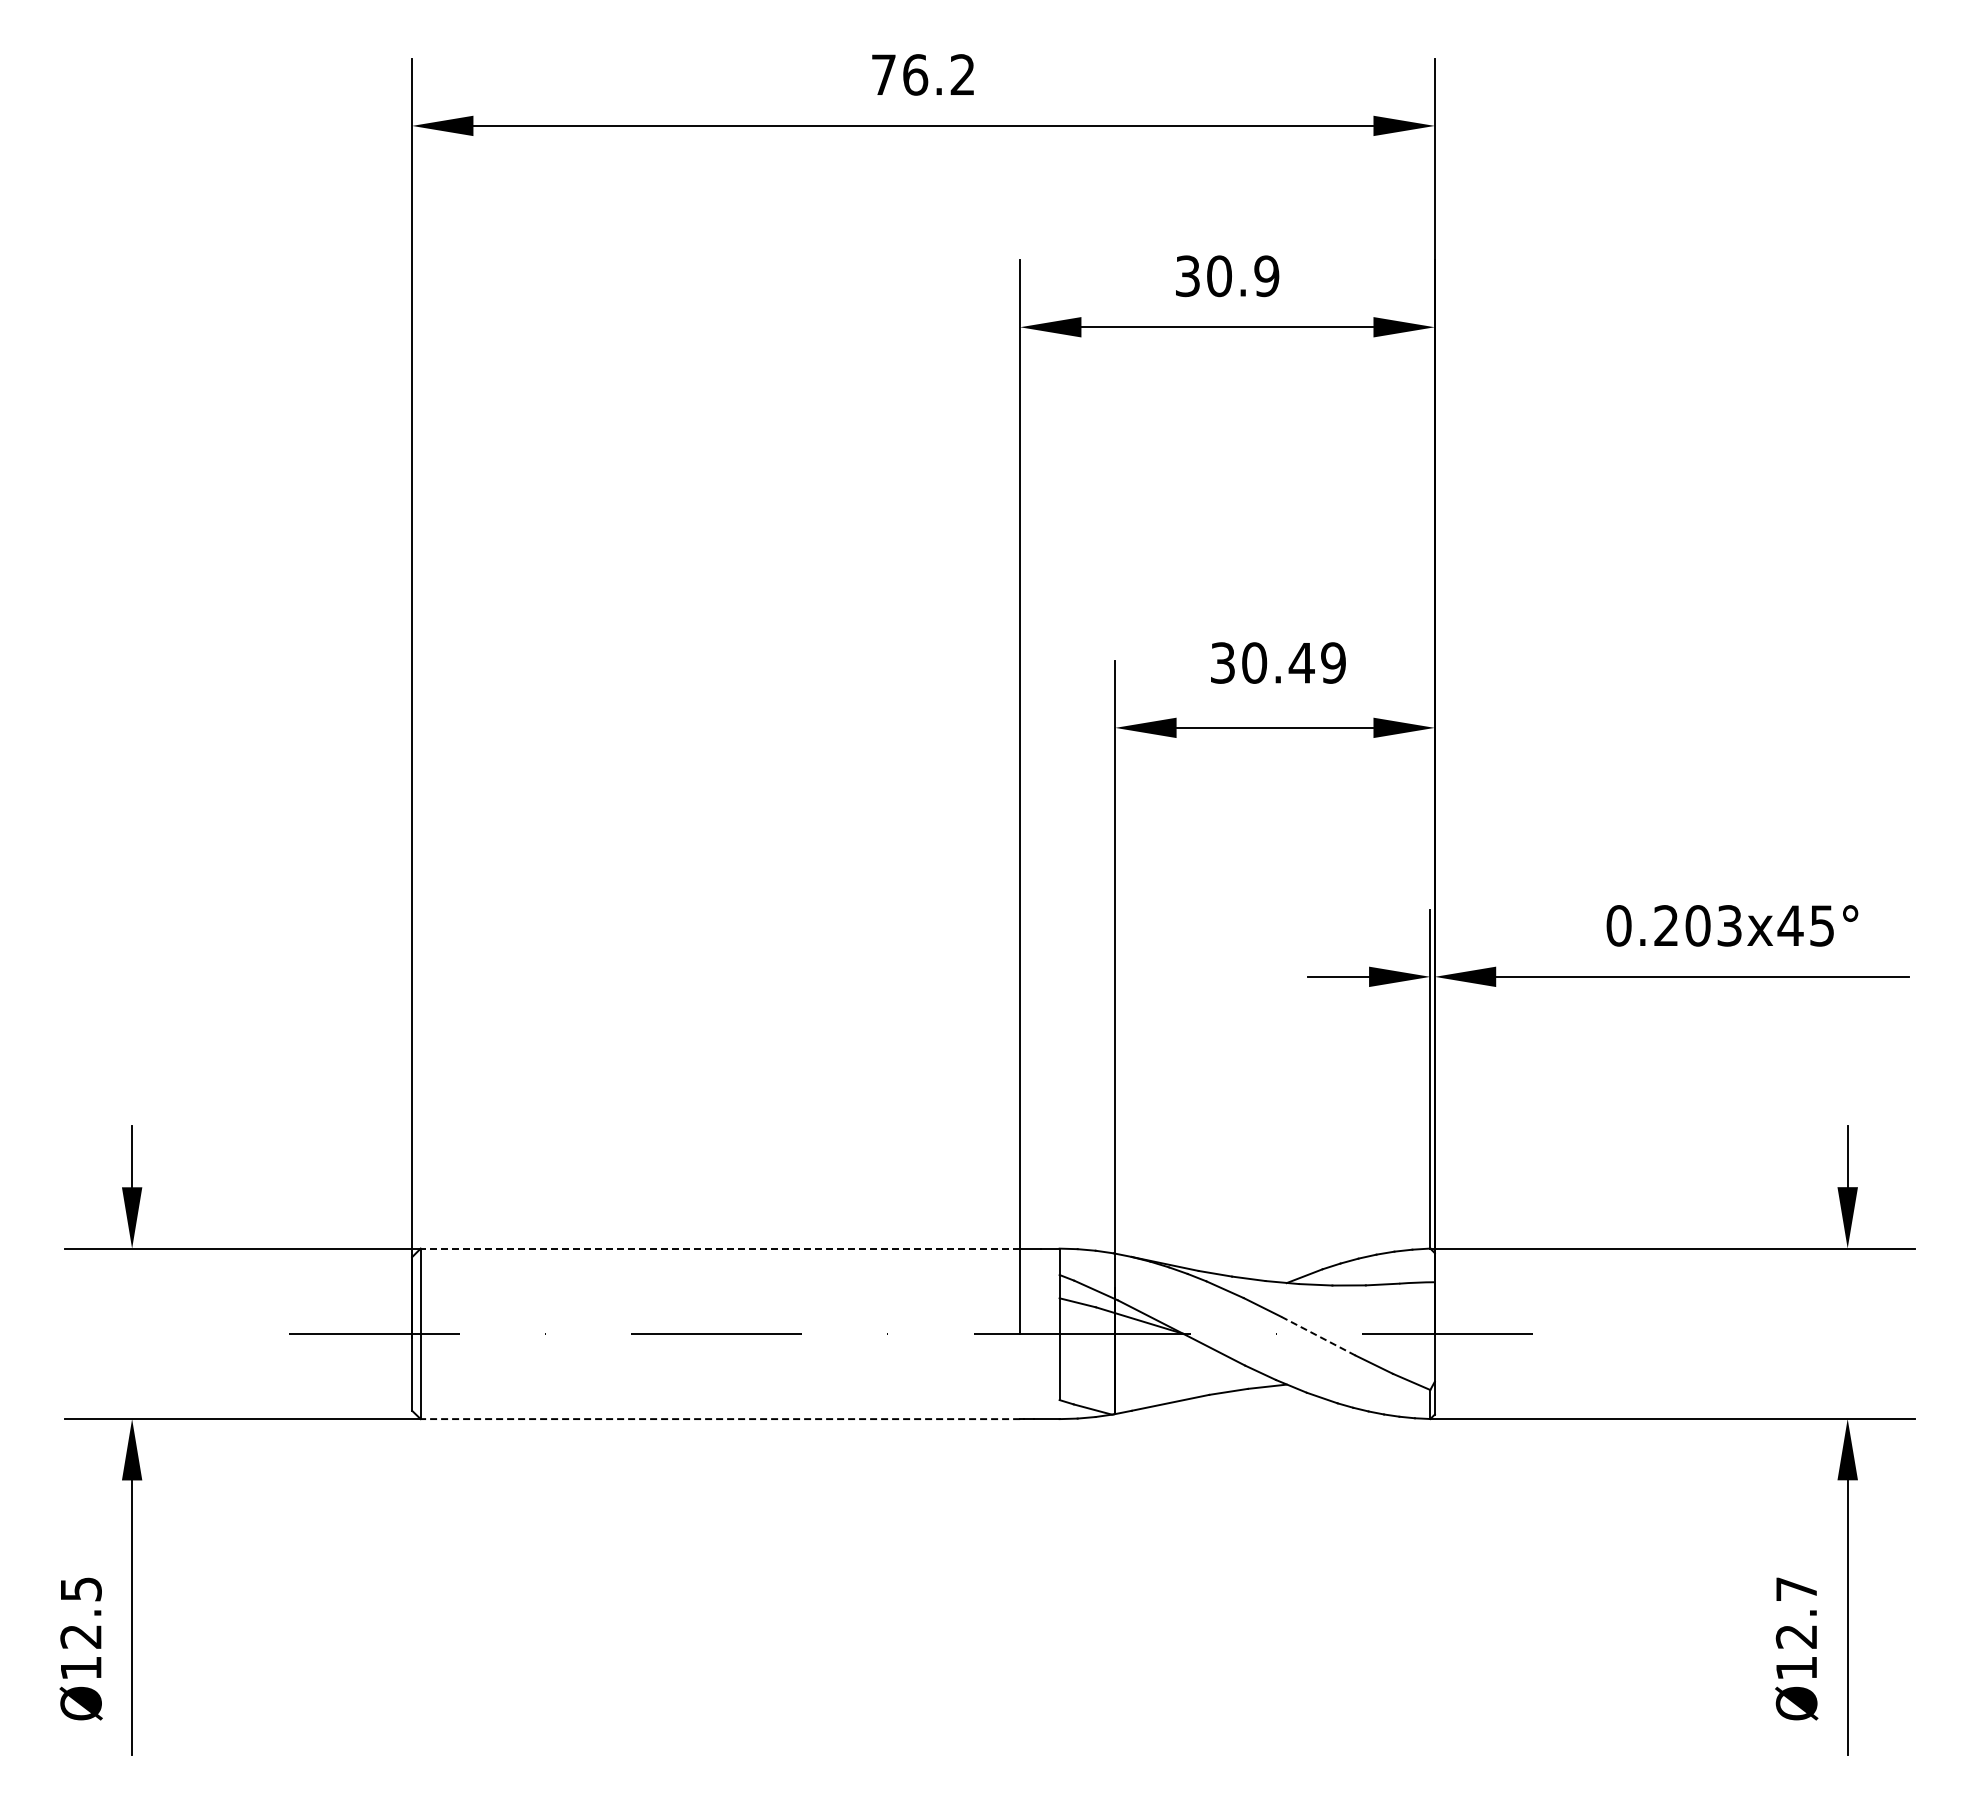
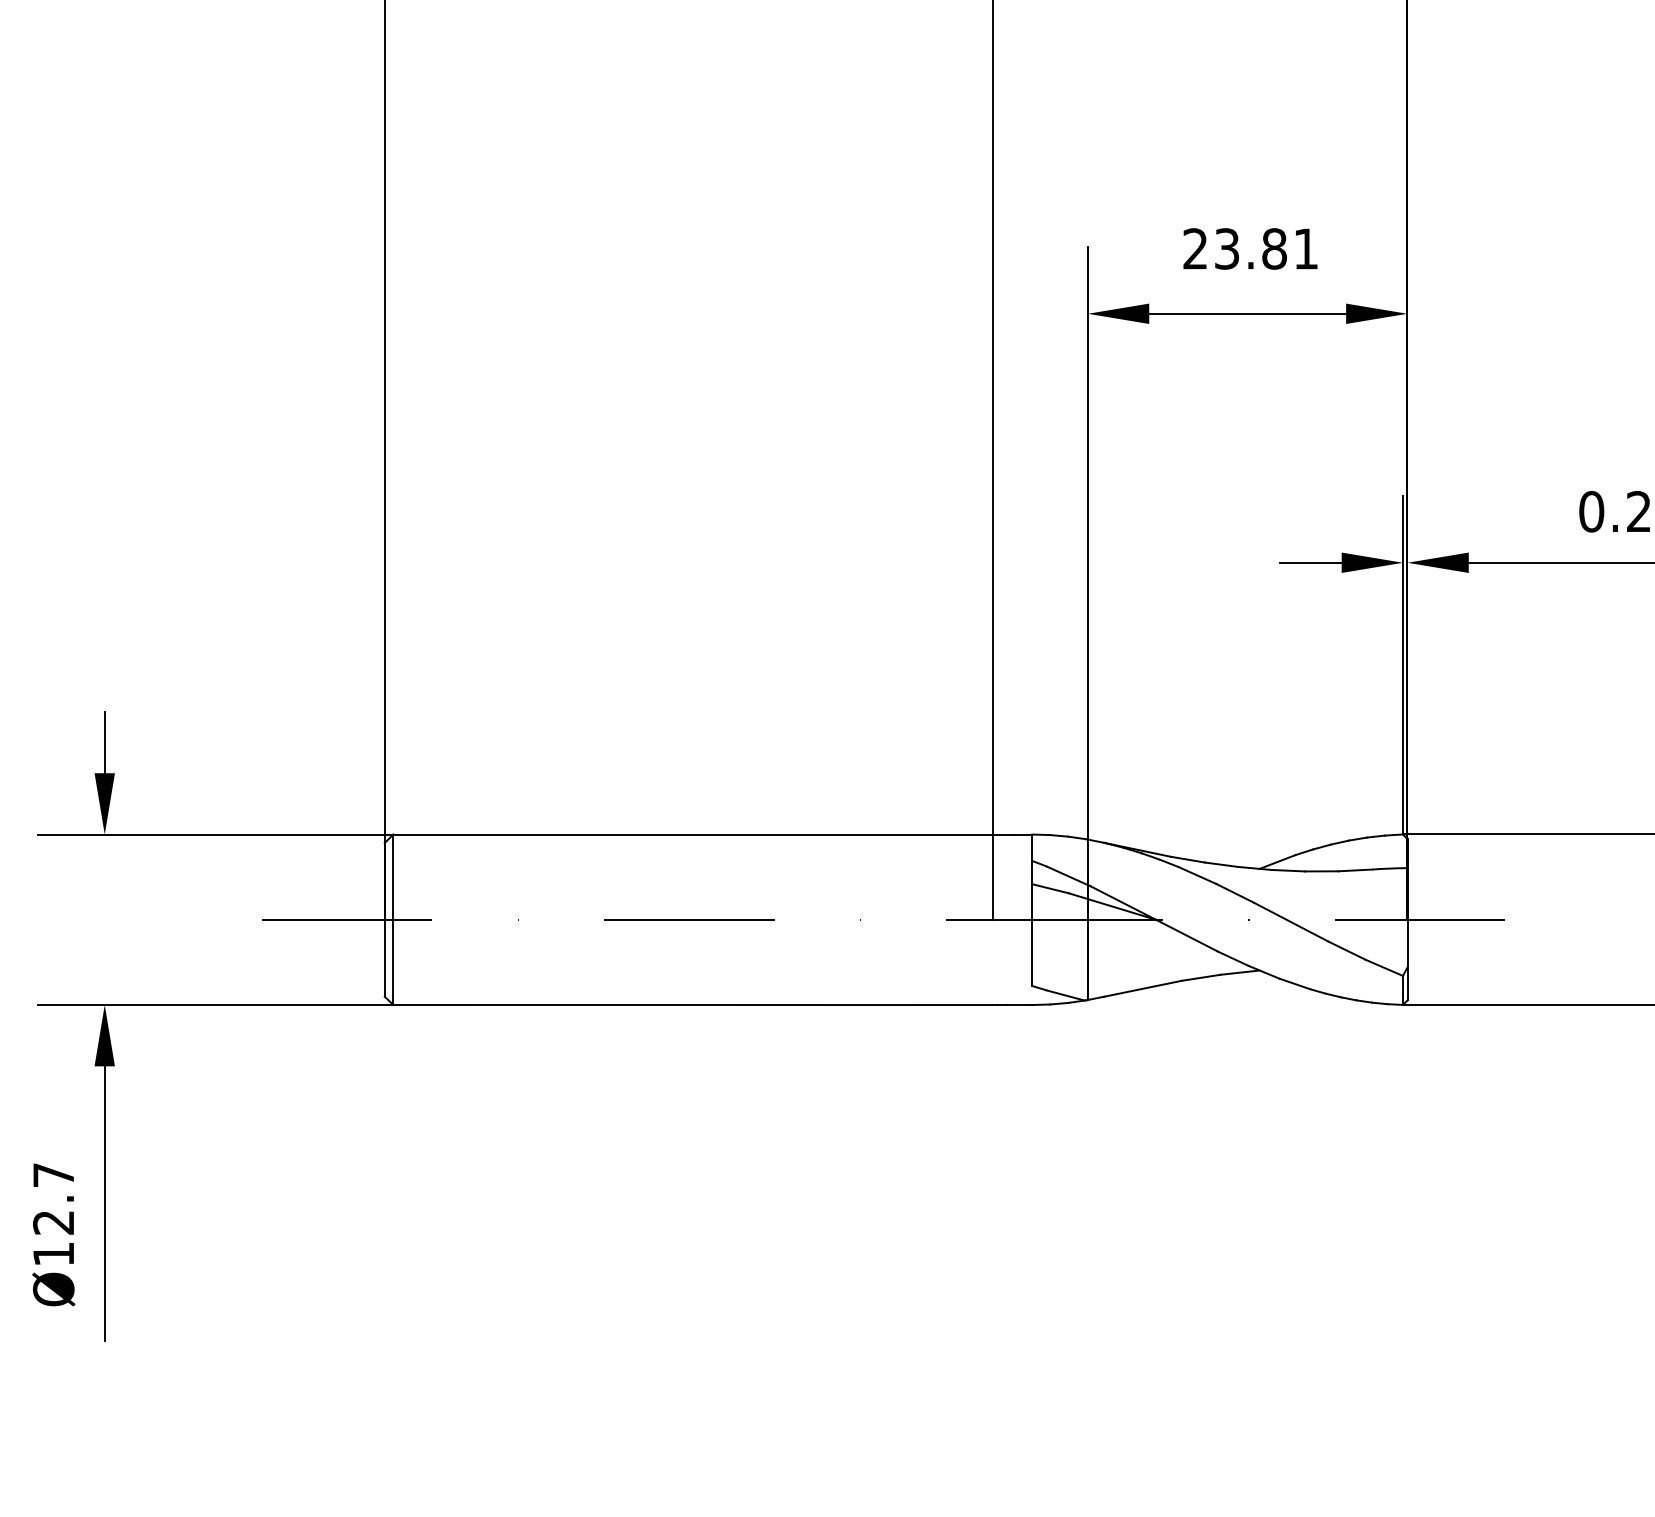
text: (1277, 662) -> (1250, 248), 30.49 -> 23.81
line: (720, 1248) -> (693, 834), dashed -> solid
line: (1317, 1335) -> (1290, 921), dashed -> solid
line: (720, 1419) -> (693, 1005), dashed -> solid
text: (81, 1589) -> (54, 1175), Ø12.5 -> Ø12.7

